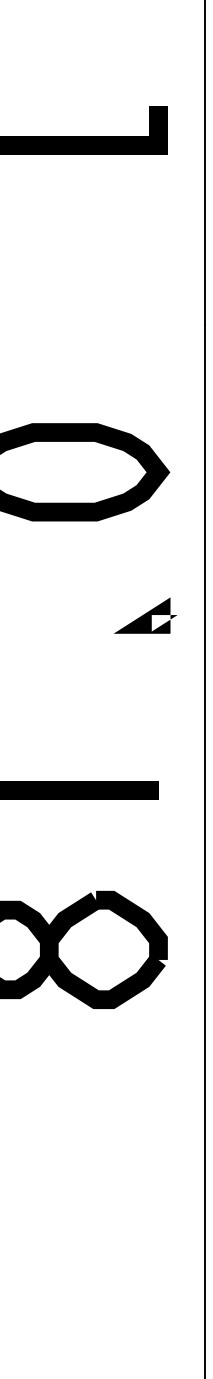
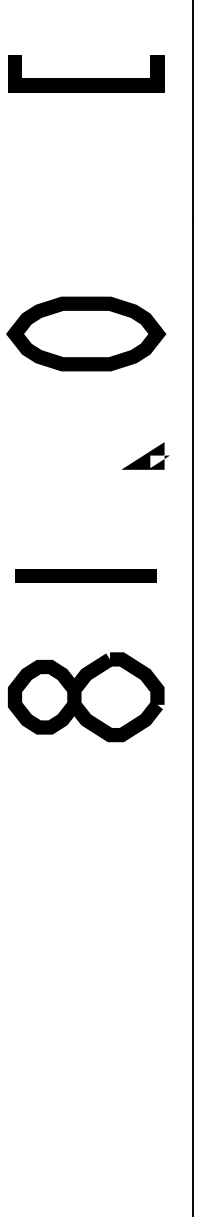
part: (145, 614) -> (145, 455), moved

